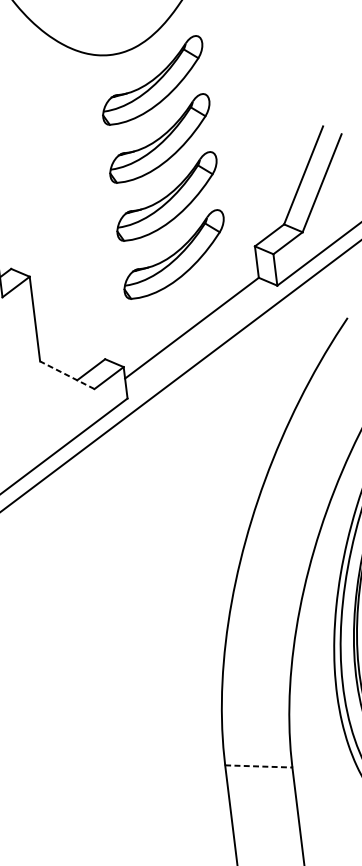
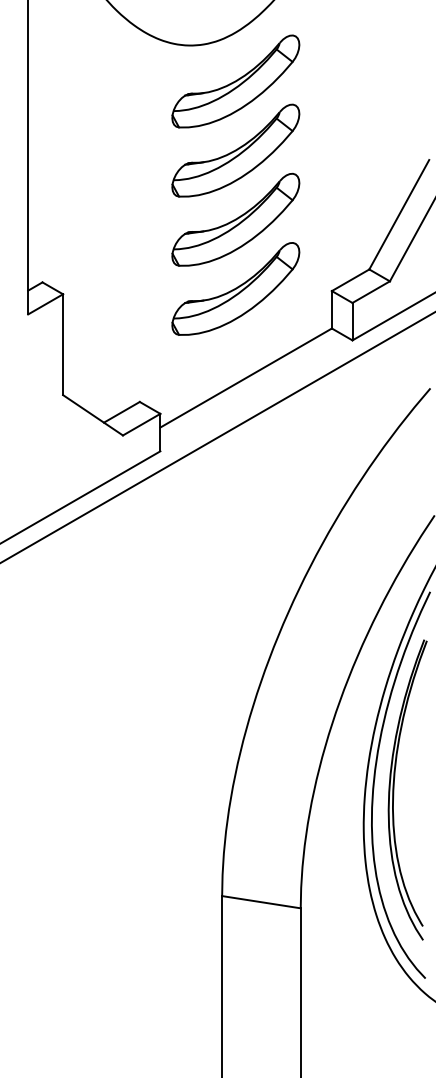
line: (66, 375) -> (92, 415), dashed -> solid
line: (258, 766) -> (261, 902), dashed -> solid

